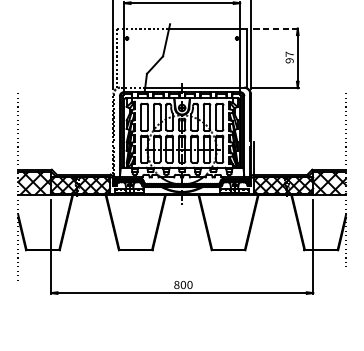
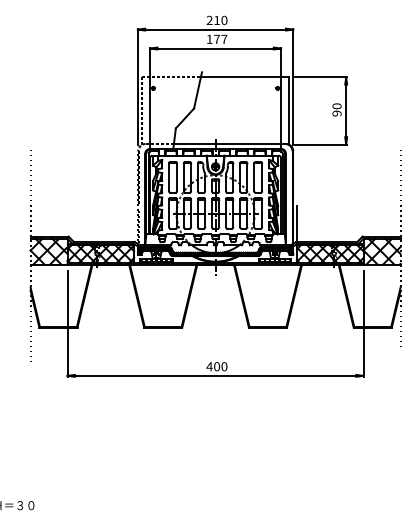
line: (275, 28) -> (320, 77), dashed -> solid
text: (289, 54) -> (336, 106), 97 -> 90
text: (176, 284) -> (209, 366), 800 -> 400

